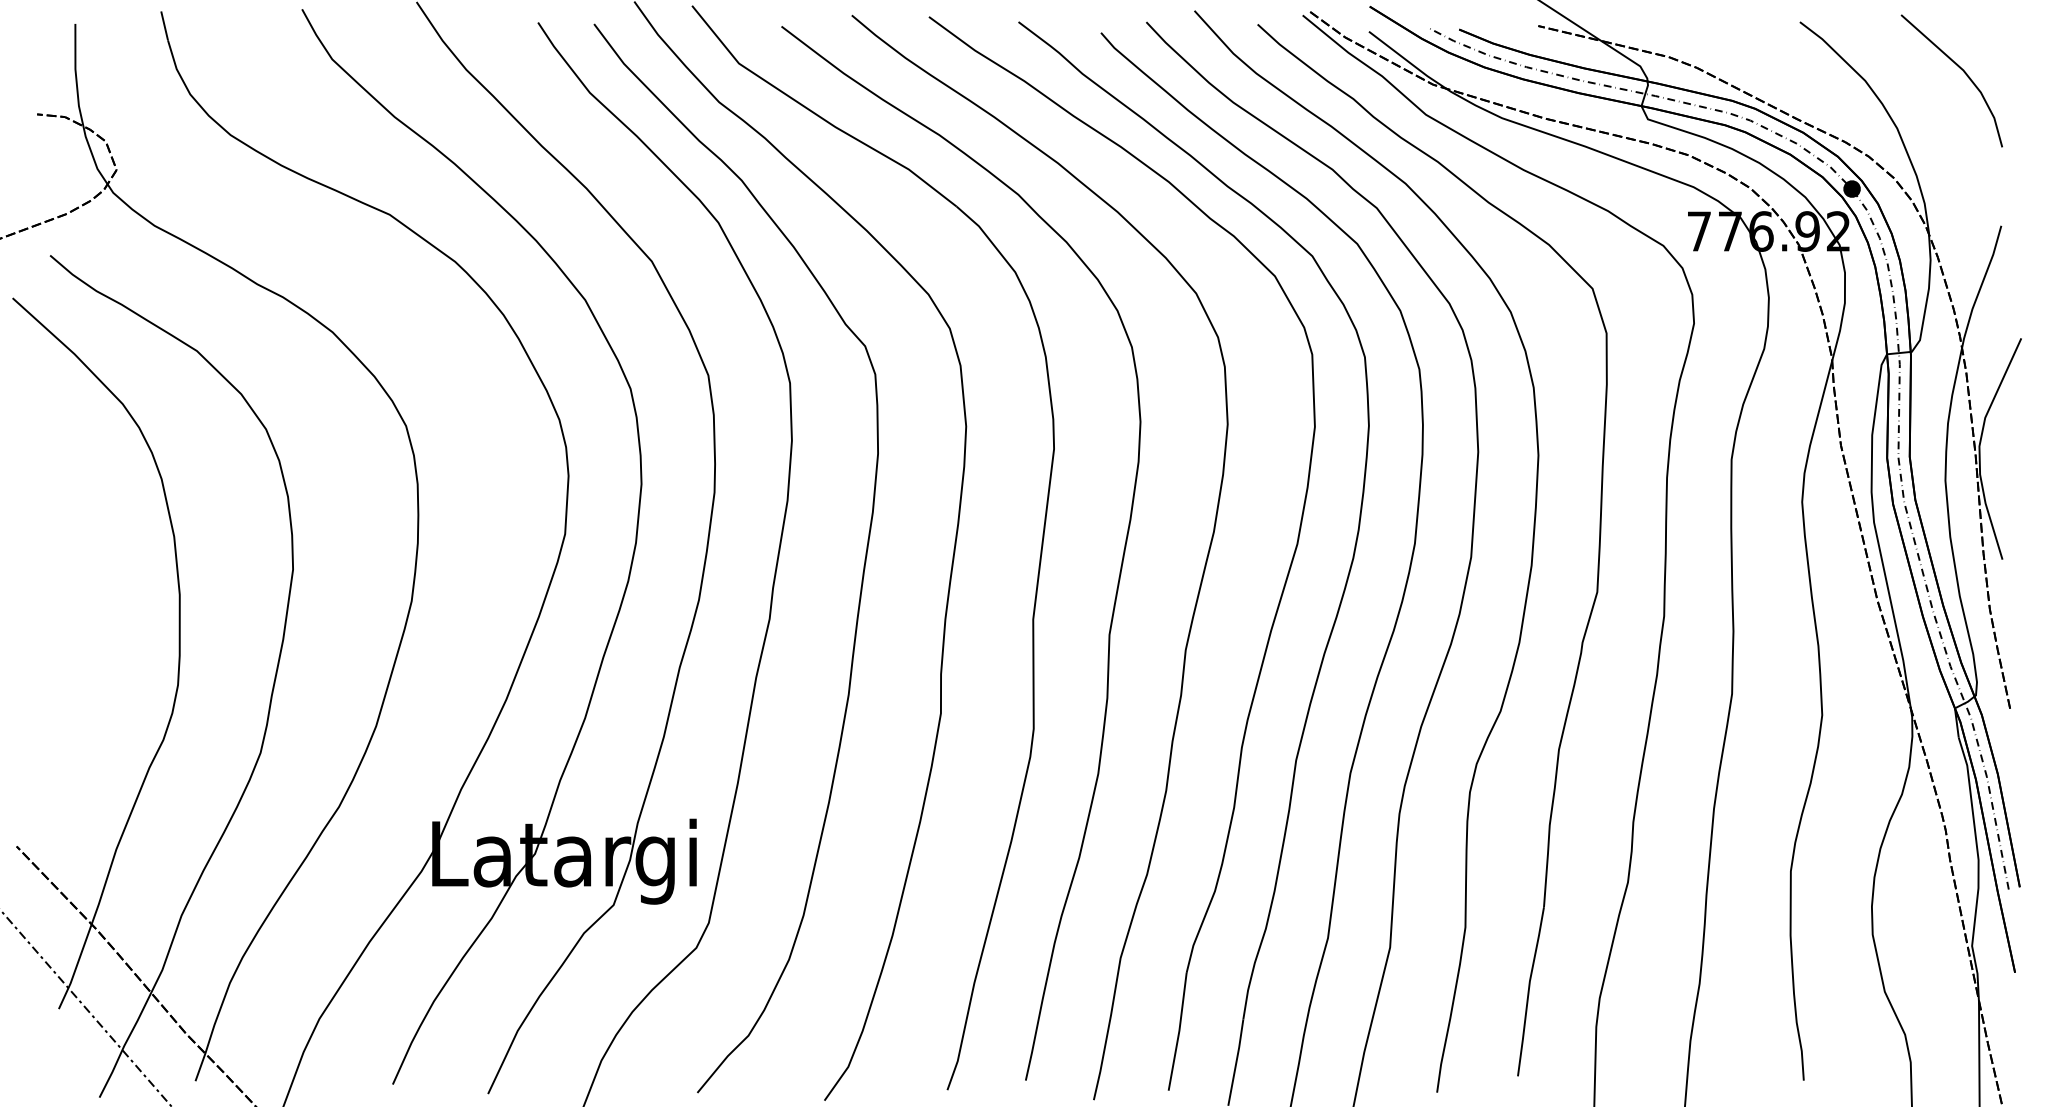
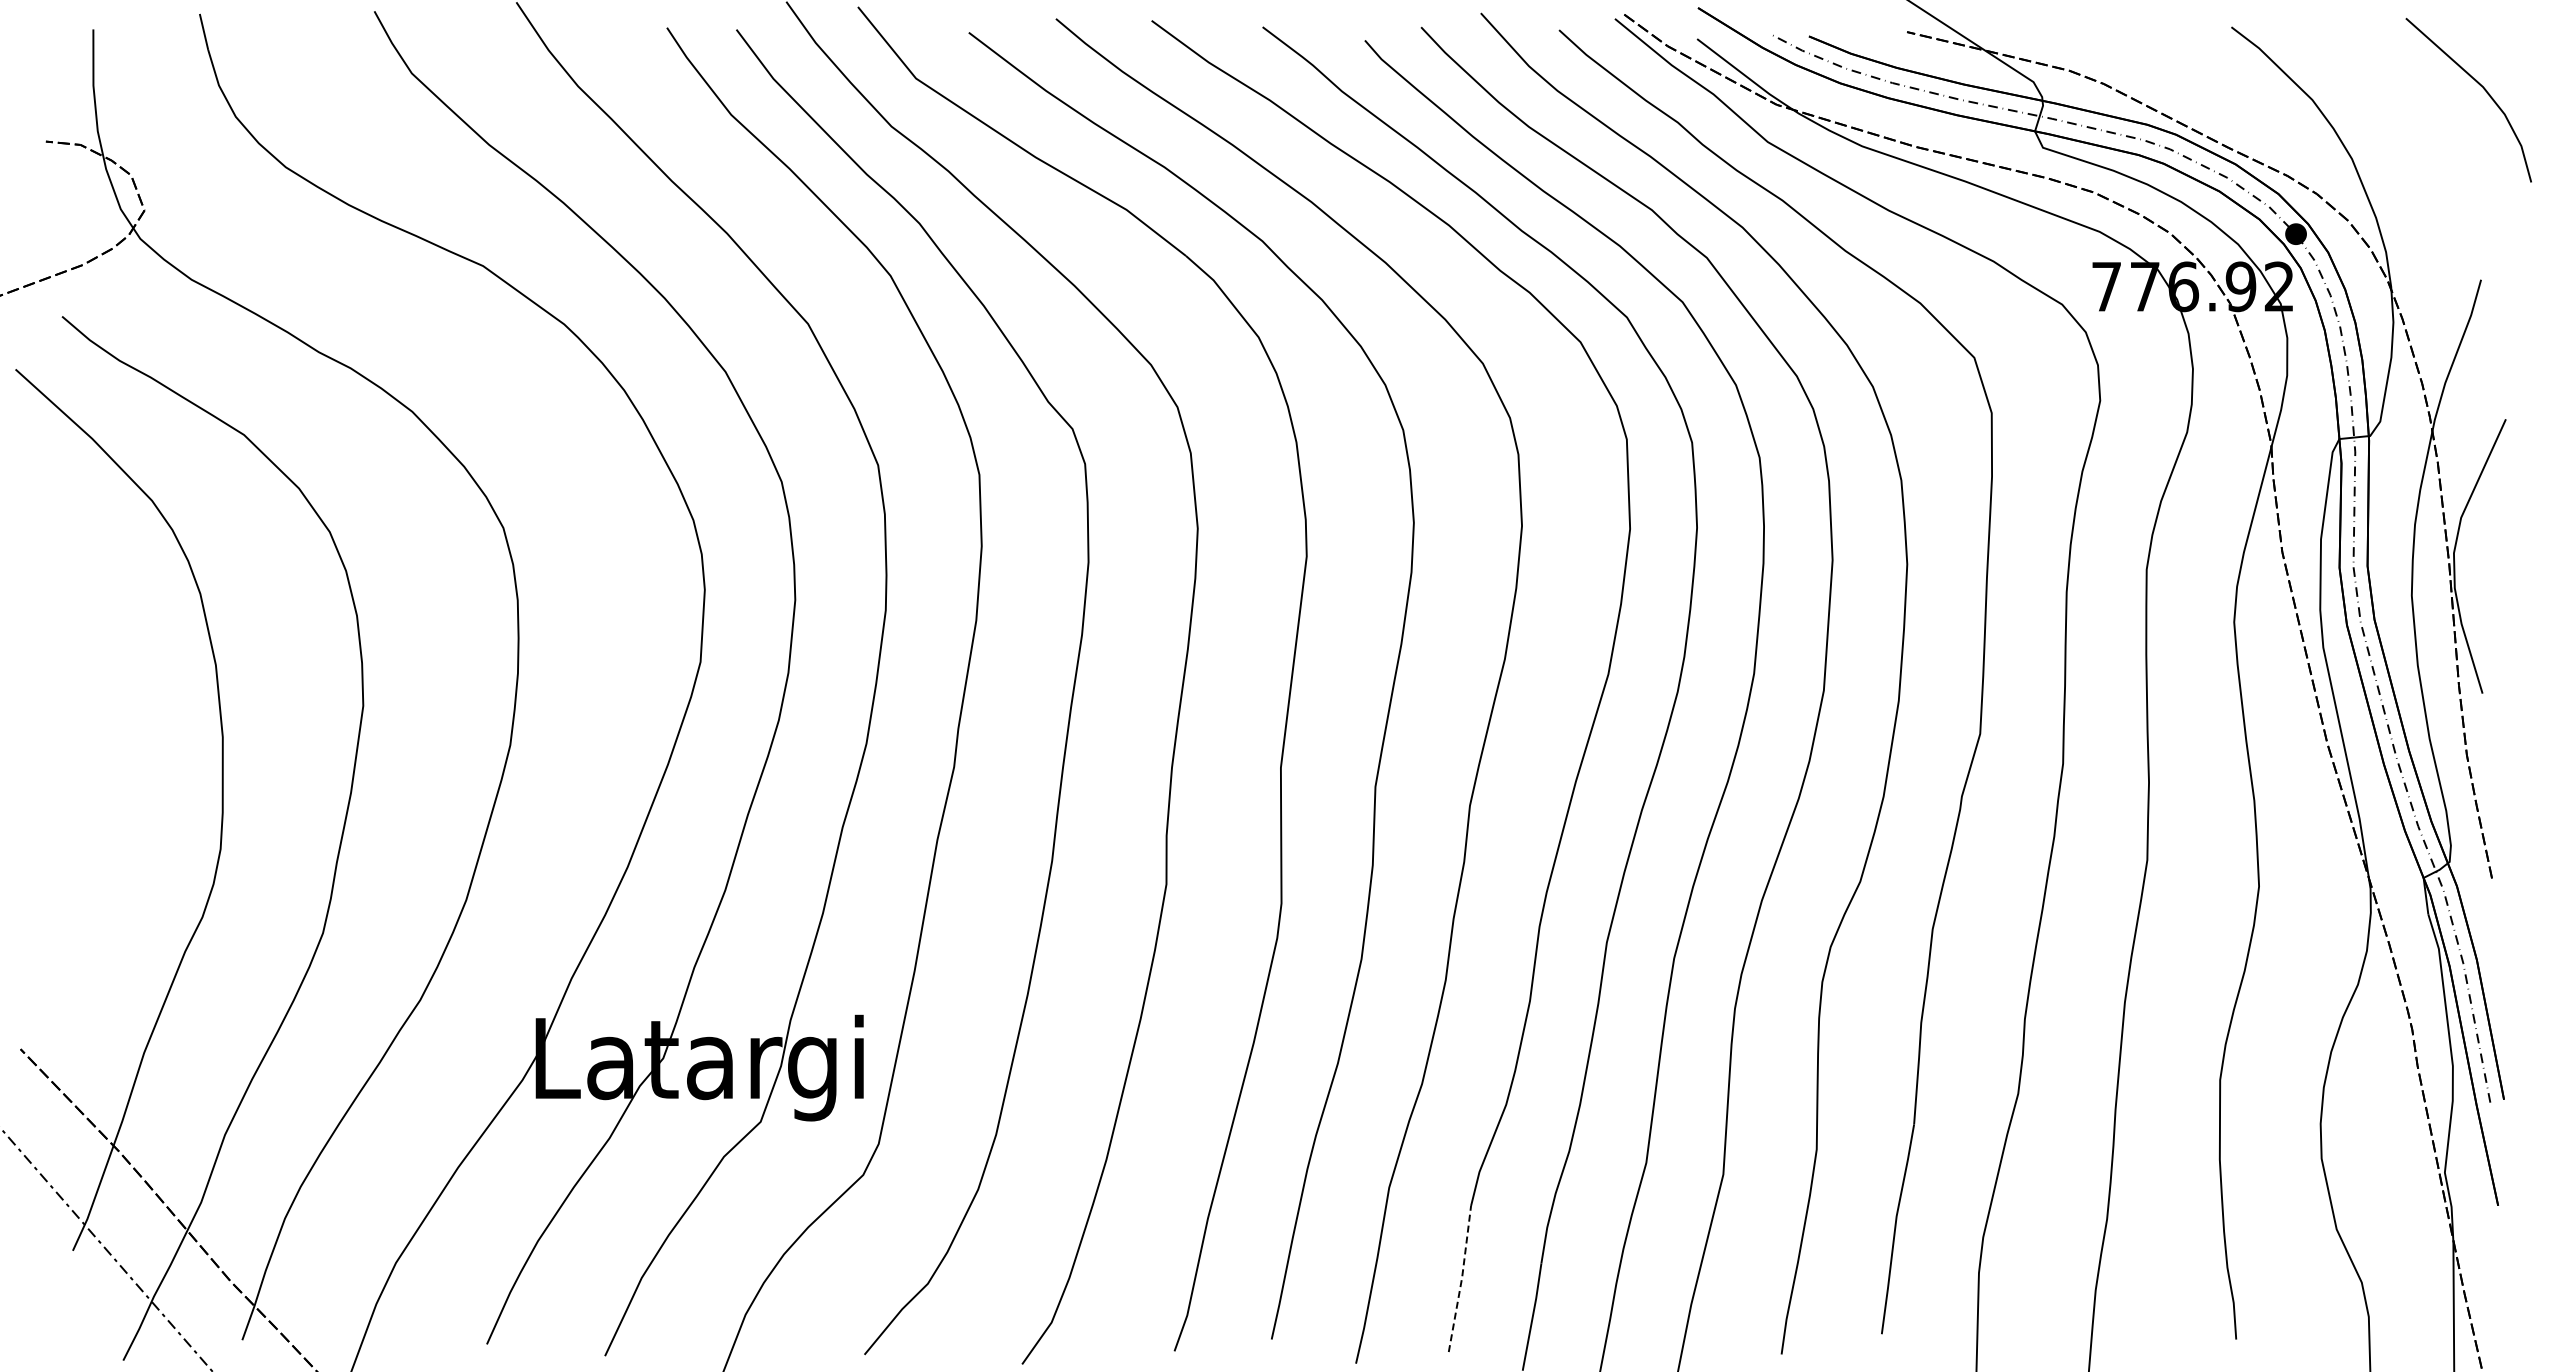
line: (1961, 69) -> (2480, 86), moved
line: (1178, 1031) -> (1461, 1278), solid -> dashed

